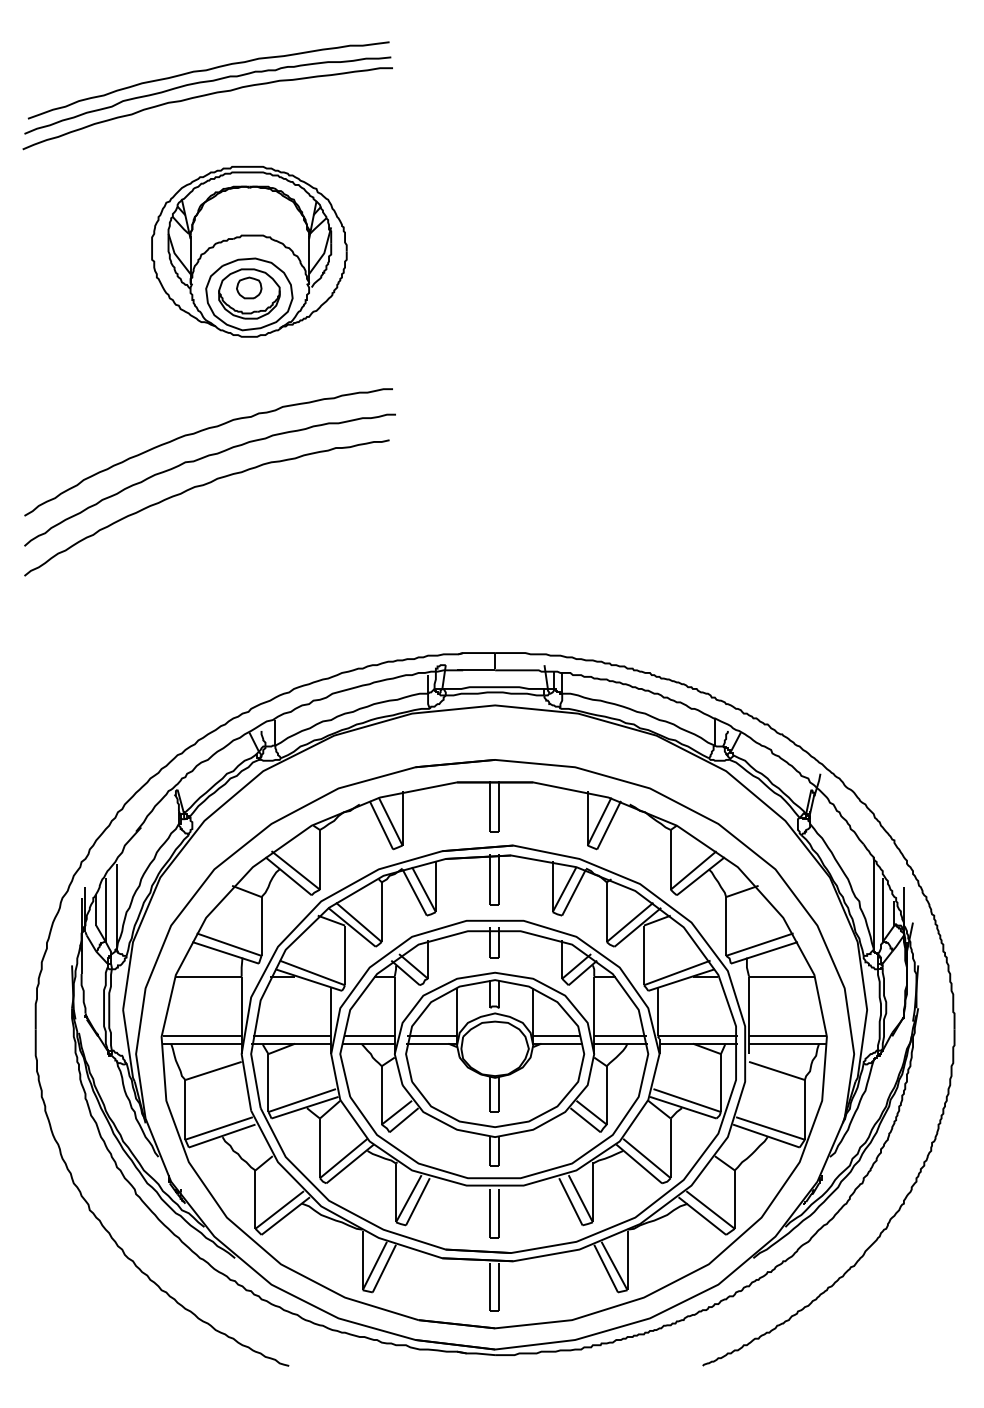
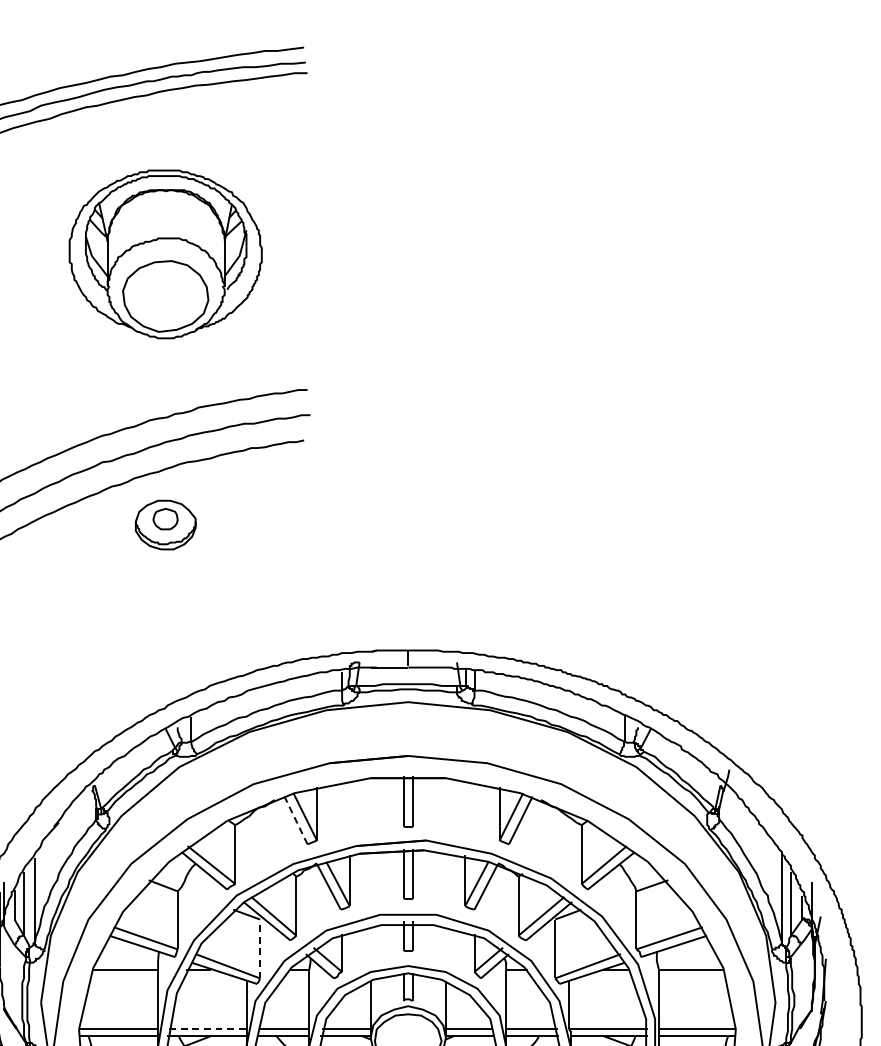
part: (249, 293) -> (165, 524), moved
line: (381, 825) -> (296, 820), solid -> dashed
line: (345, 955) -> (260, 949), solid -> dashed
line: (292, 1036) -> (208, 1028), solid -> dashed

